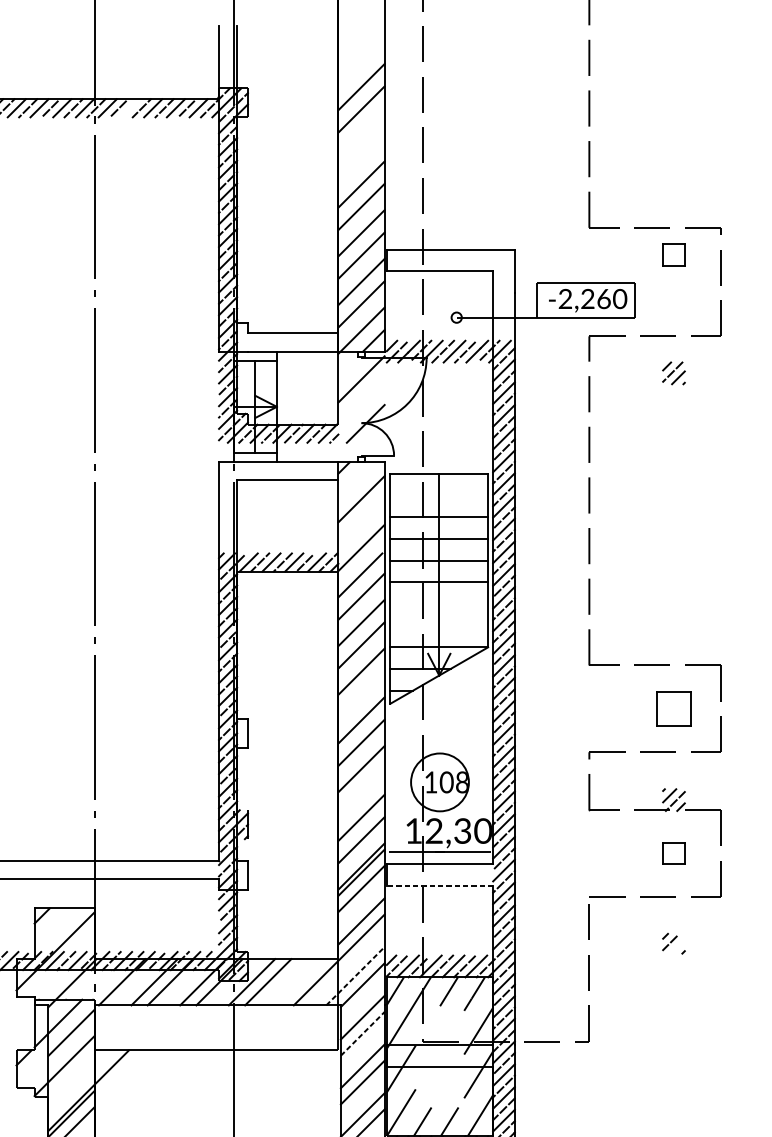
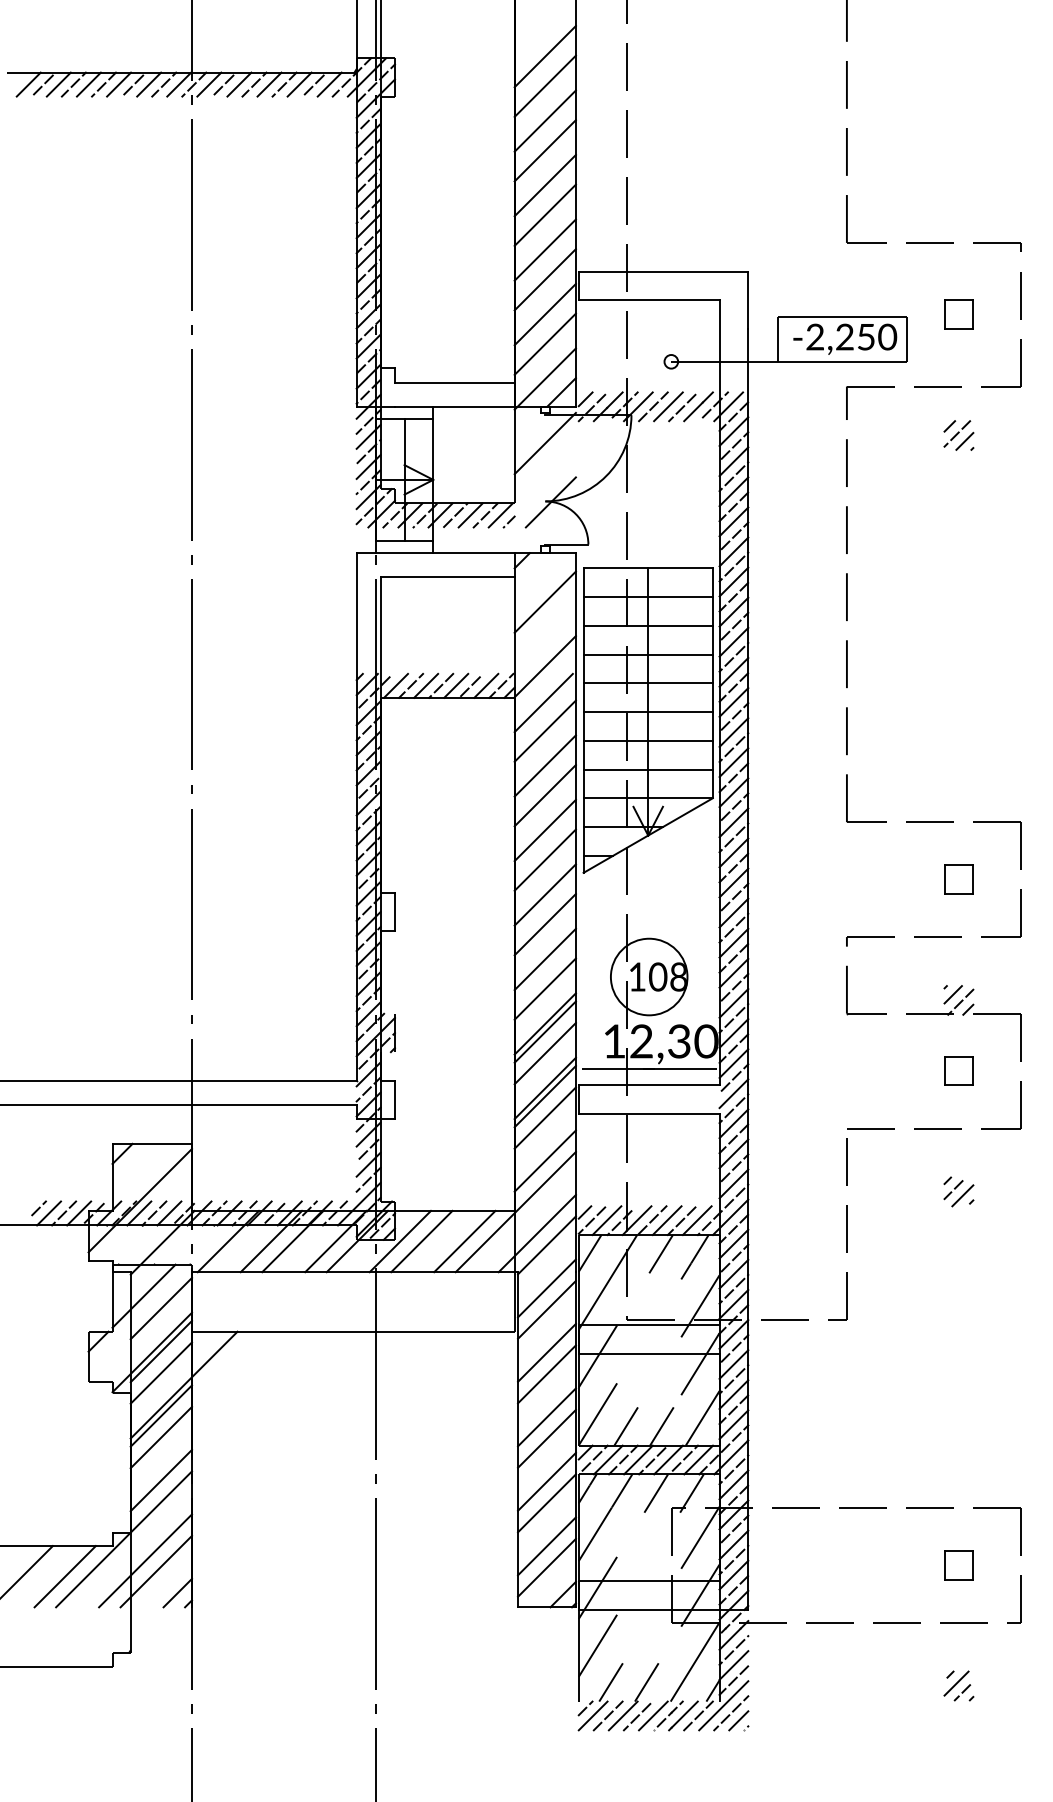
line: (130, 108) -> (239, 84), added
line: (360, 135) -> (544, 120), added
line: (360, 158) -> (544, 150), added
part: (673, 254) -> (958, 314), moved
text: (604, 299) -> (866, 337), -2,260 -> -2,250
line: (438, 495) -> (647, 597), added
line: (438, 603) -> (647, 740), added
line: (438, 625) -> (647, 769), added
line: (360, 693) -> (544, 859), added
part: (673, 708) -> (958, 879), size x0.62
line: (360, 791) -> (544, 988), added
line: (360, 823) -> (544, 1031), added
line: (439, 886) -> (648, 1114), dashed -> solid
line: (676, 947) -> (962, 1195), added
line: (355, 976) -> (537, 1233), dashed -> solid
line: (300, 982) -> (464, 1241), added
line: (362, 1033) -> (546, 1309), dashed -> solid
line: (71, 1065) -> (161, 1351), added
line: (71, 1081) -> (161, 1372), added

